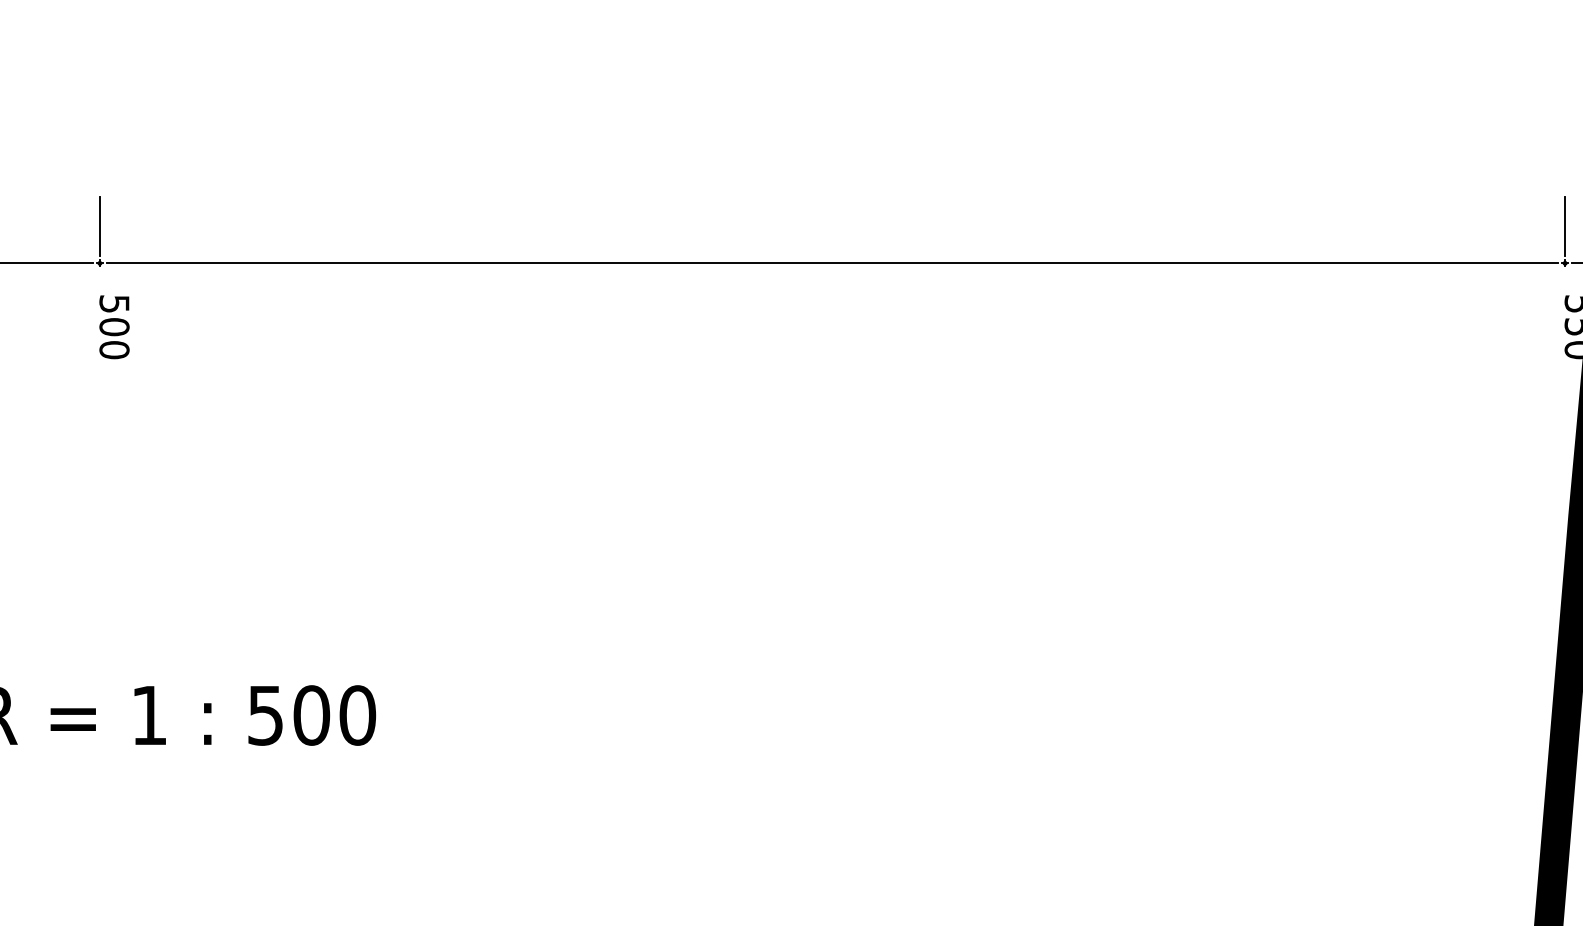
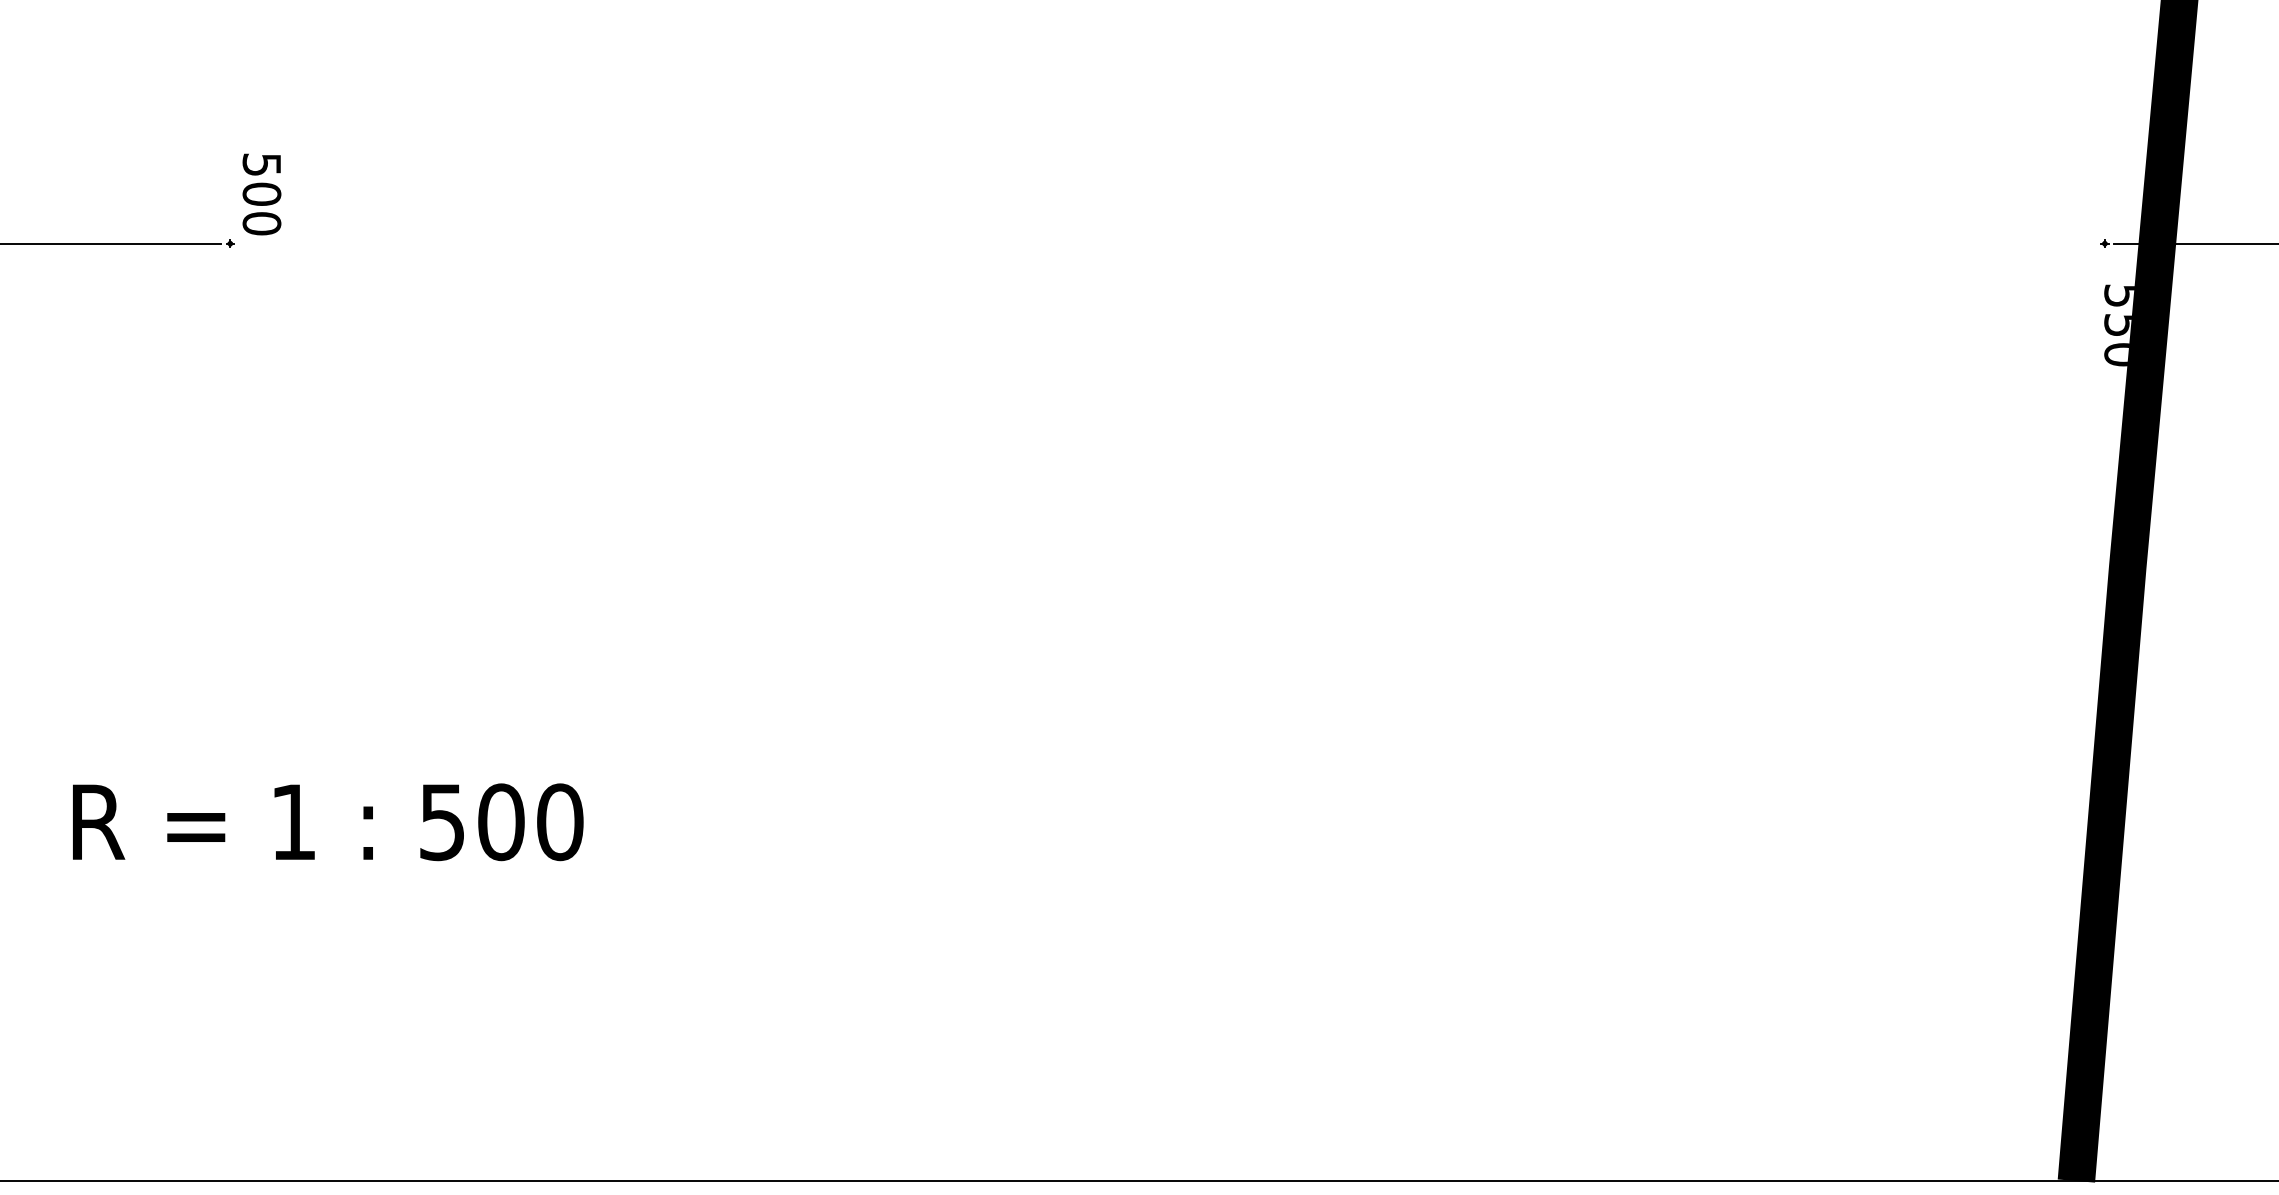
line: (100, 226) -> (230, 196), removed
line: (1564, 226) -> (2104, 196), removed
line: (832, 263) -> (1167, 243), removed
text: (114, 327) -> (261, 194), moved

